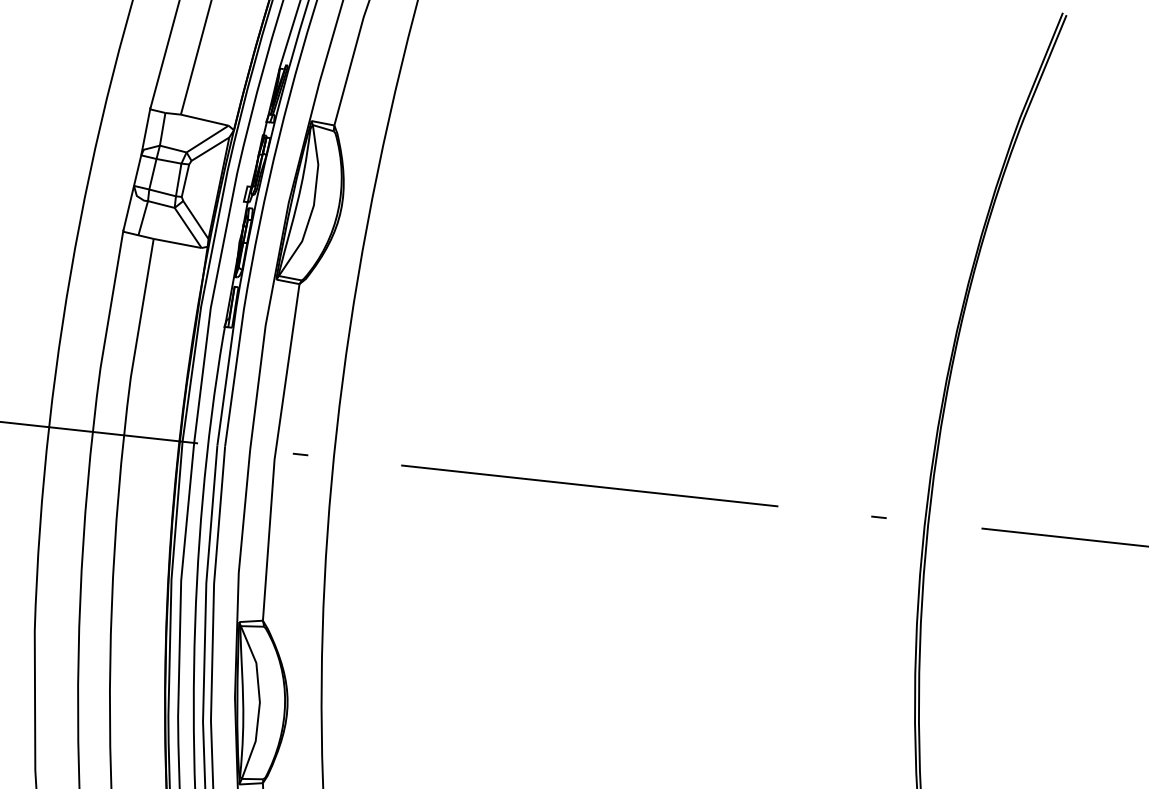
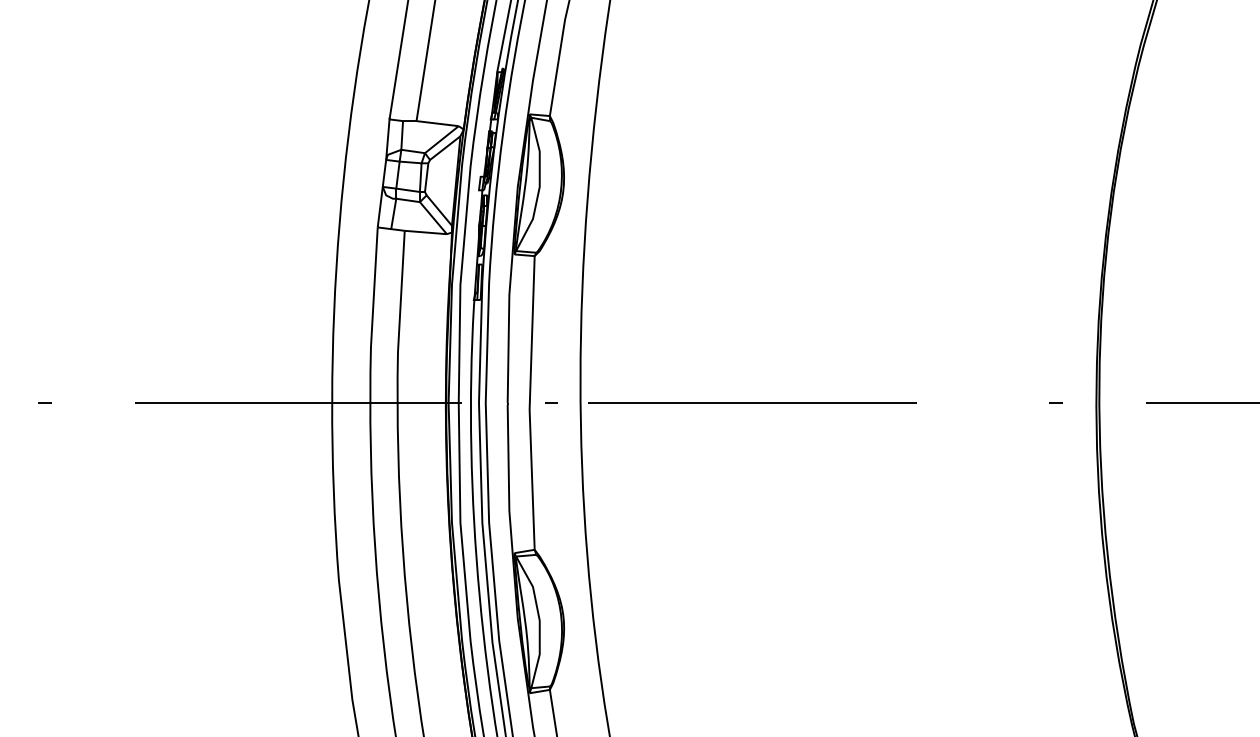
line: (589, 485) -> (752, 402), moved

